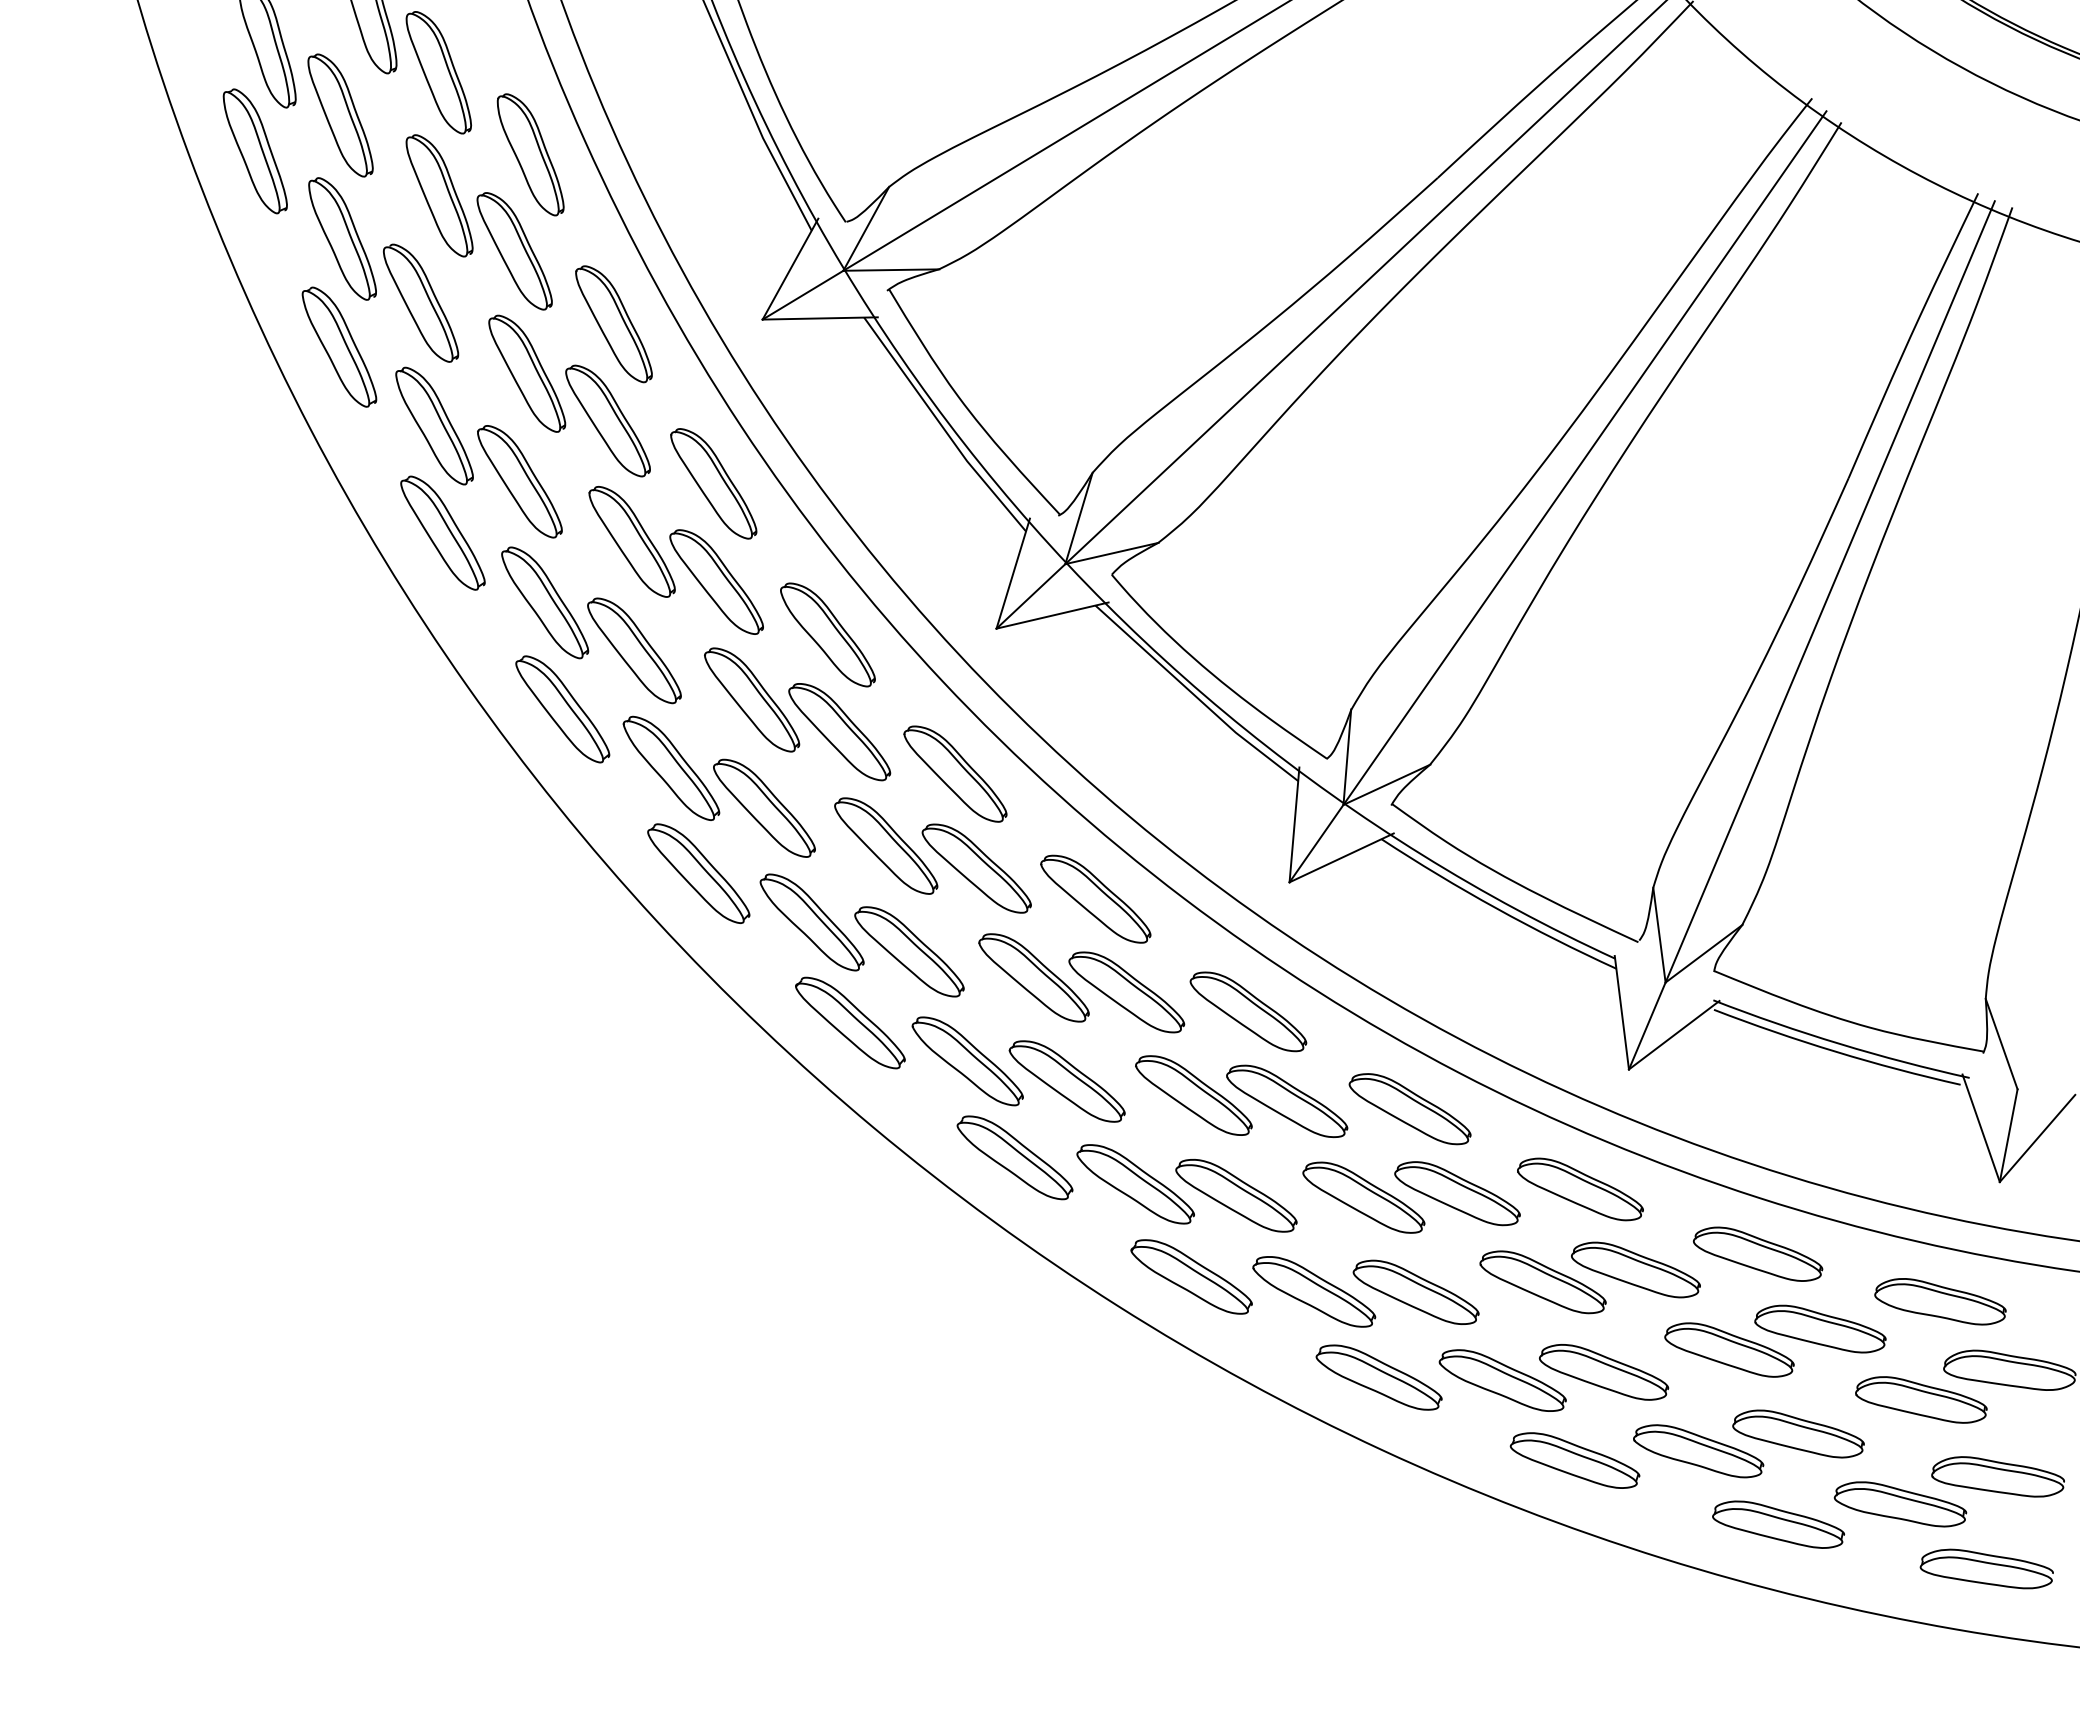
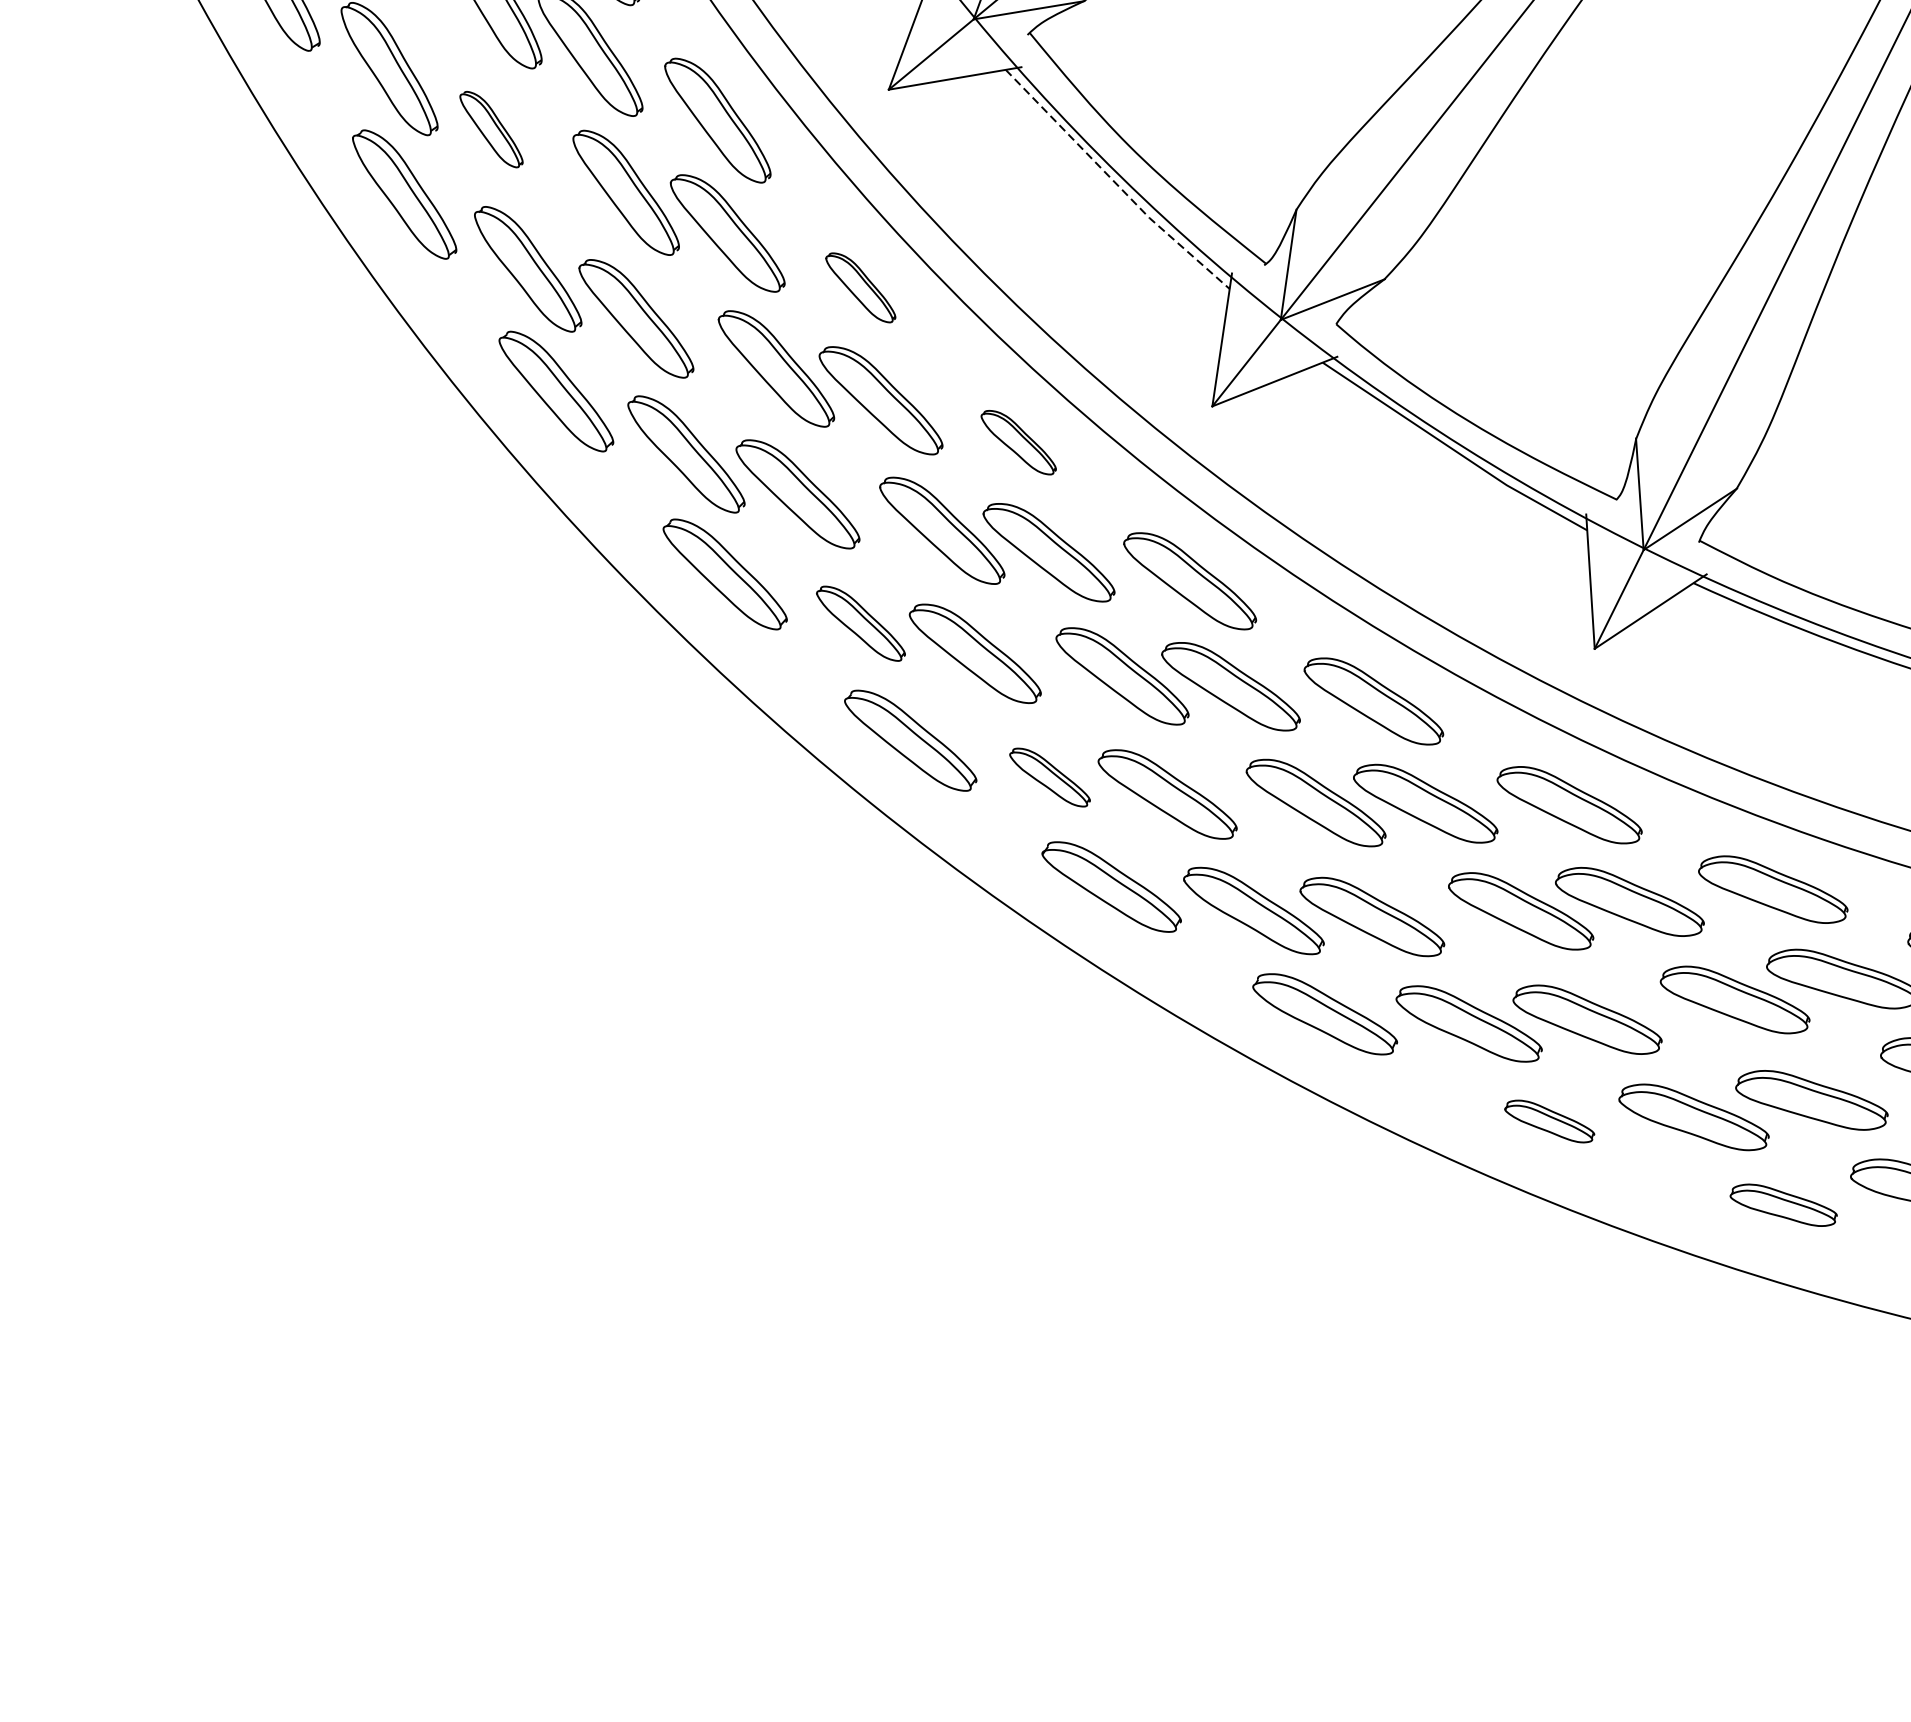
part: (421, 302) -> (491, 128), size x0.6
line: (942, 427) -> (1115, 183), solid -> dashed
part: (713, 483) -> (860, 287), size x0.6
part: (827, 634) -> (1018, 442), size x0.6
part: (671, 767) -> (860, 622), size x0.7
part: (811, 922) -> (1049, 777), size x0.6
part: (1191, 1276) -> (1549, 1121), size x0.6
part: (1378, 1377) -> (1782, 1205), size x0.7

